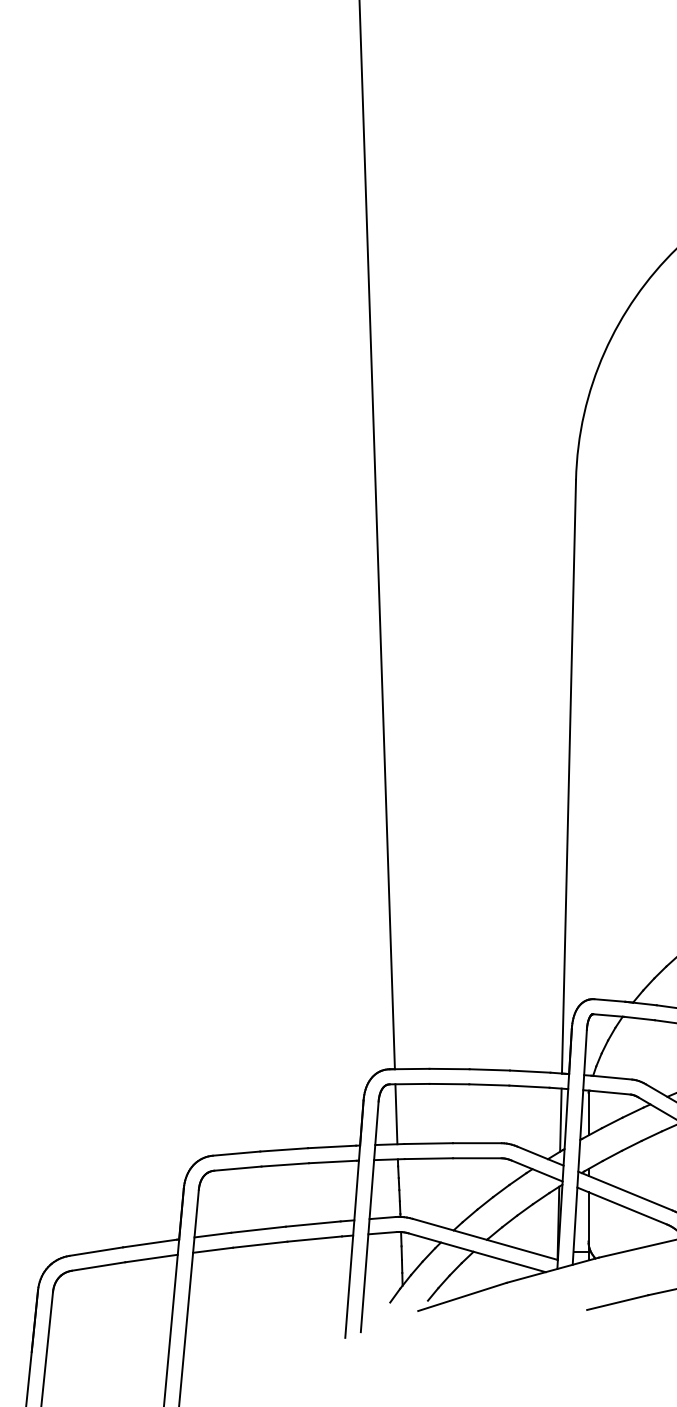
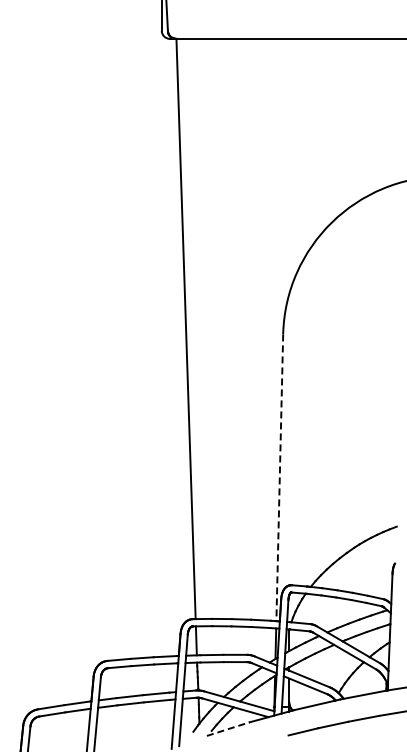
line: (568, 778) -> (279, 478), solid -> dashed
line: (462, 1295) -> (228, 728), solid -> dashed

